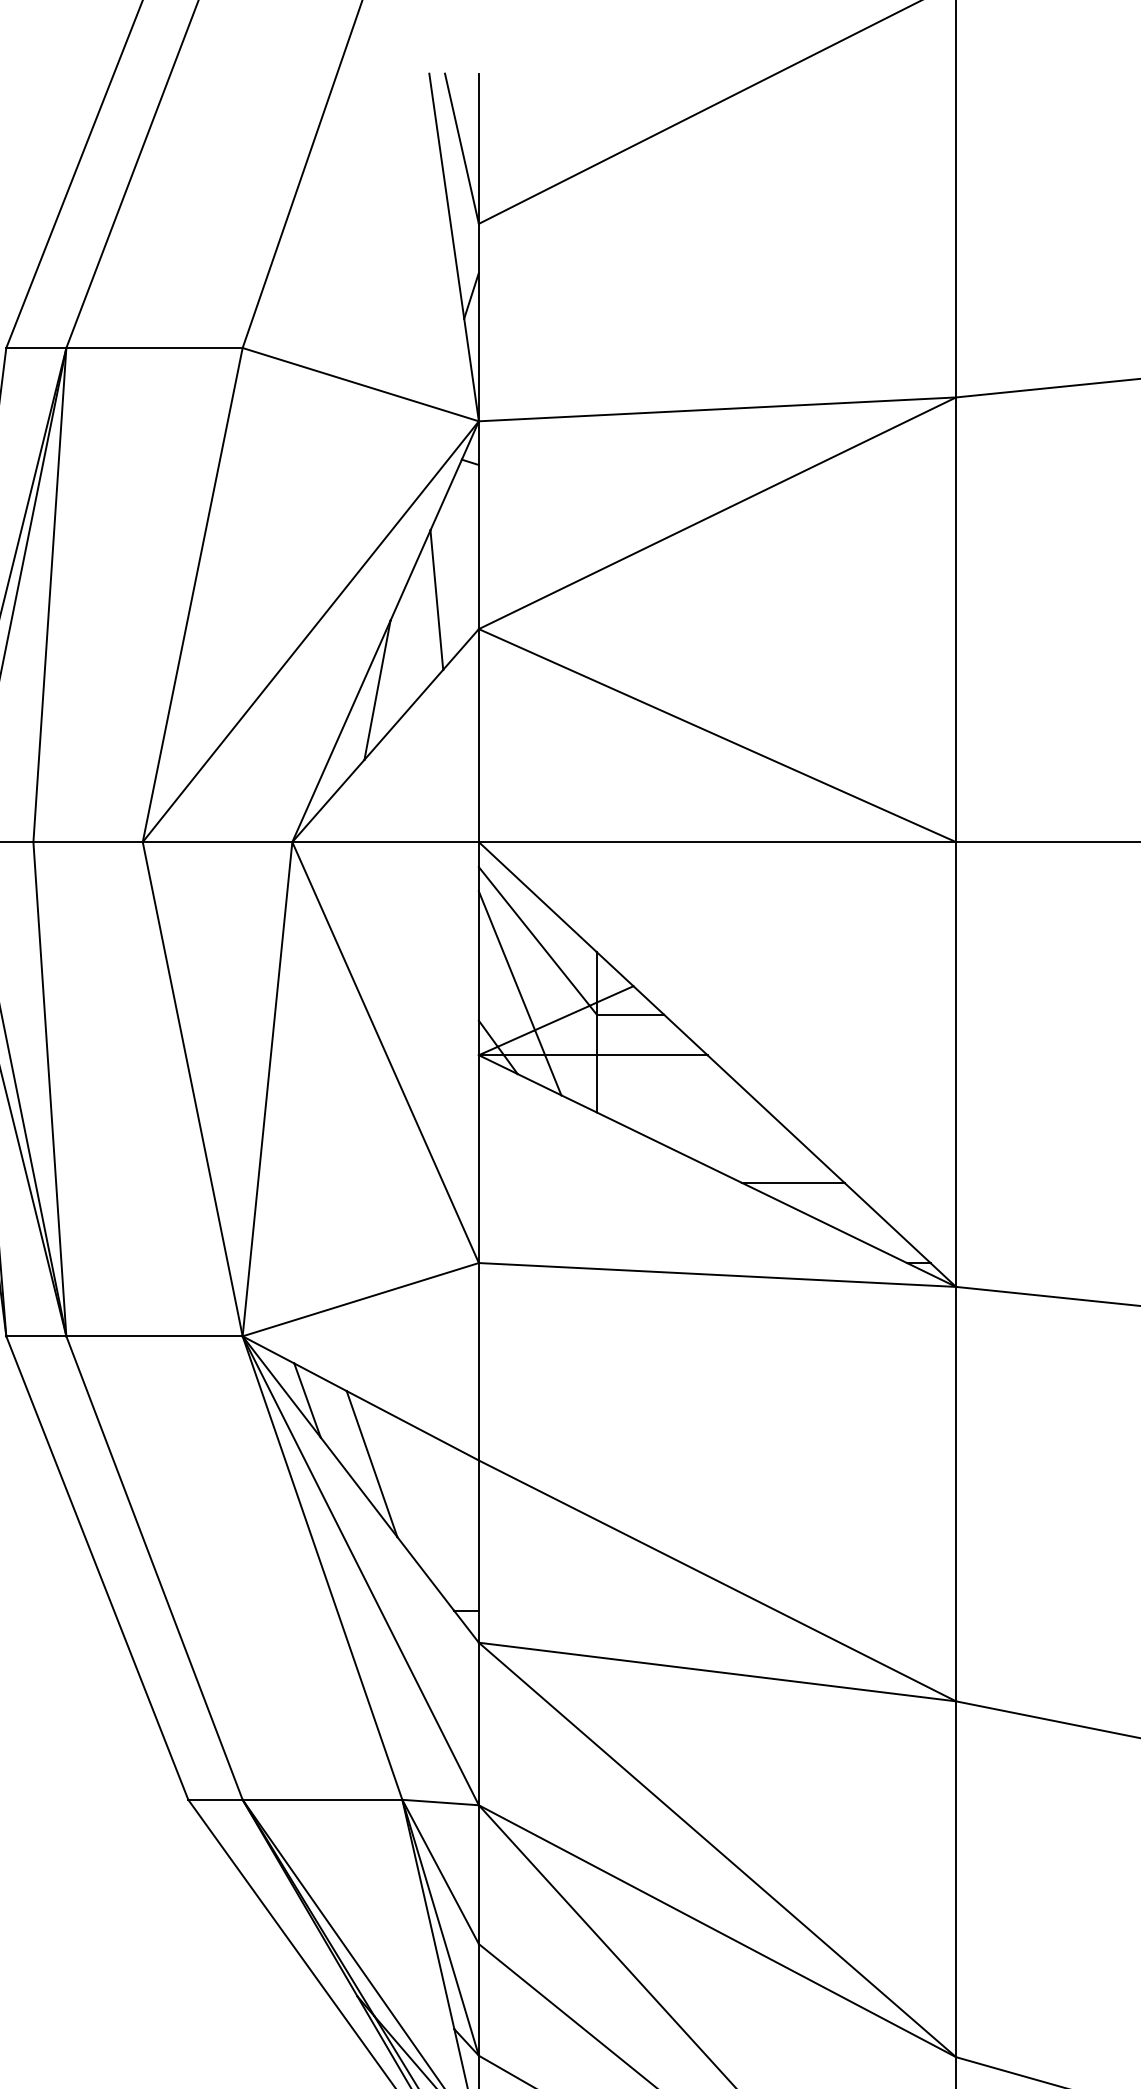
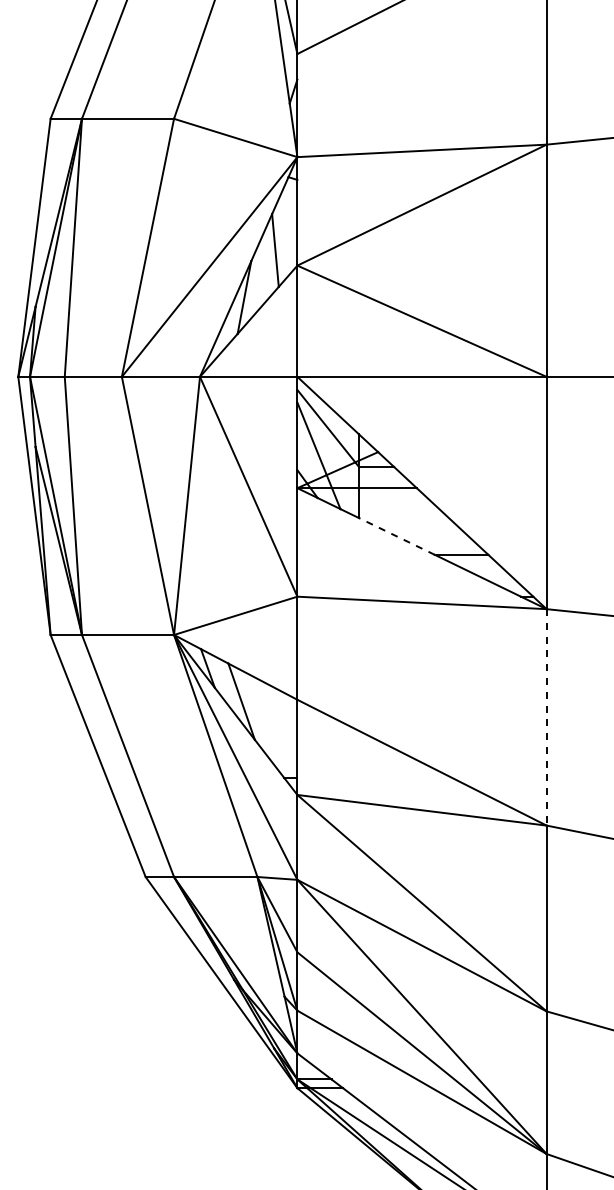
line: (668, 1147) -> (396, 536), solid -> dashed
line: (955, 1494) -> (546, 717), solid -> dashed

